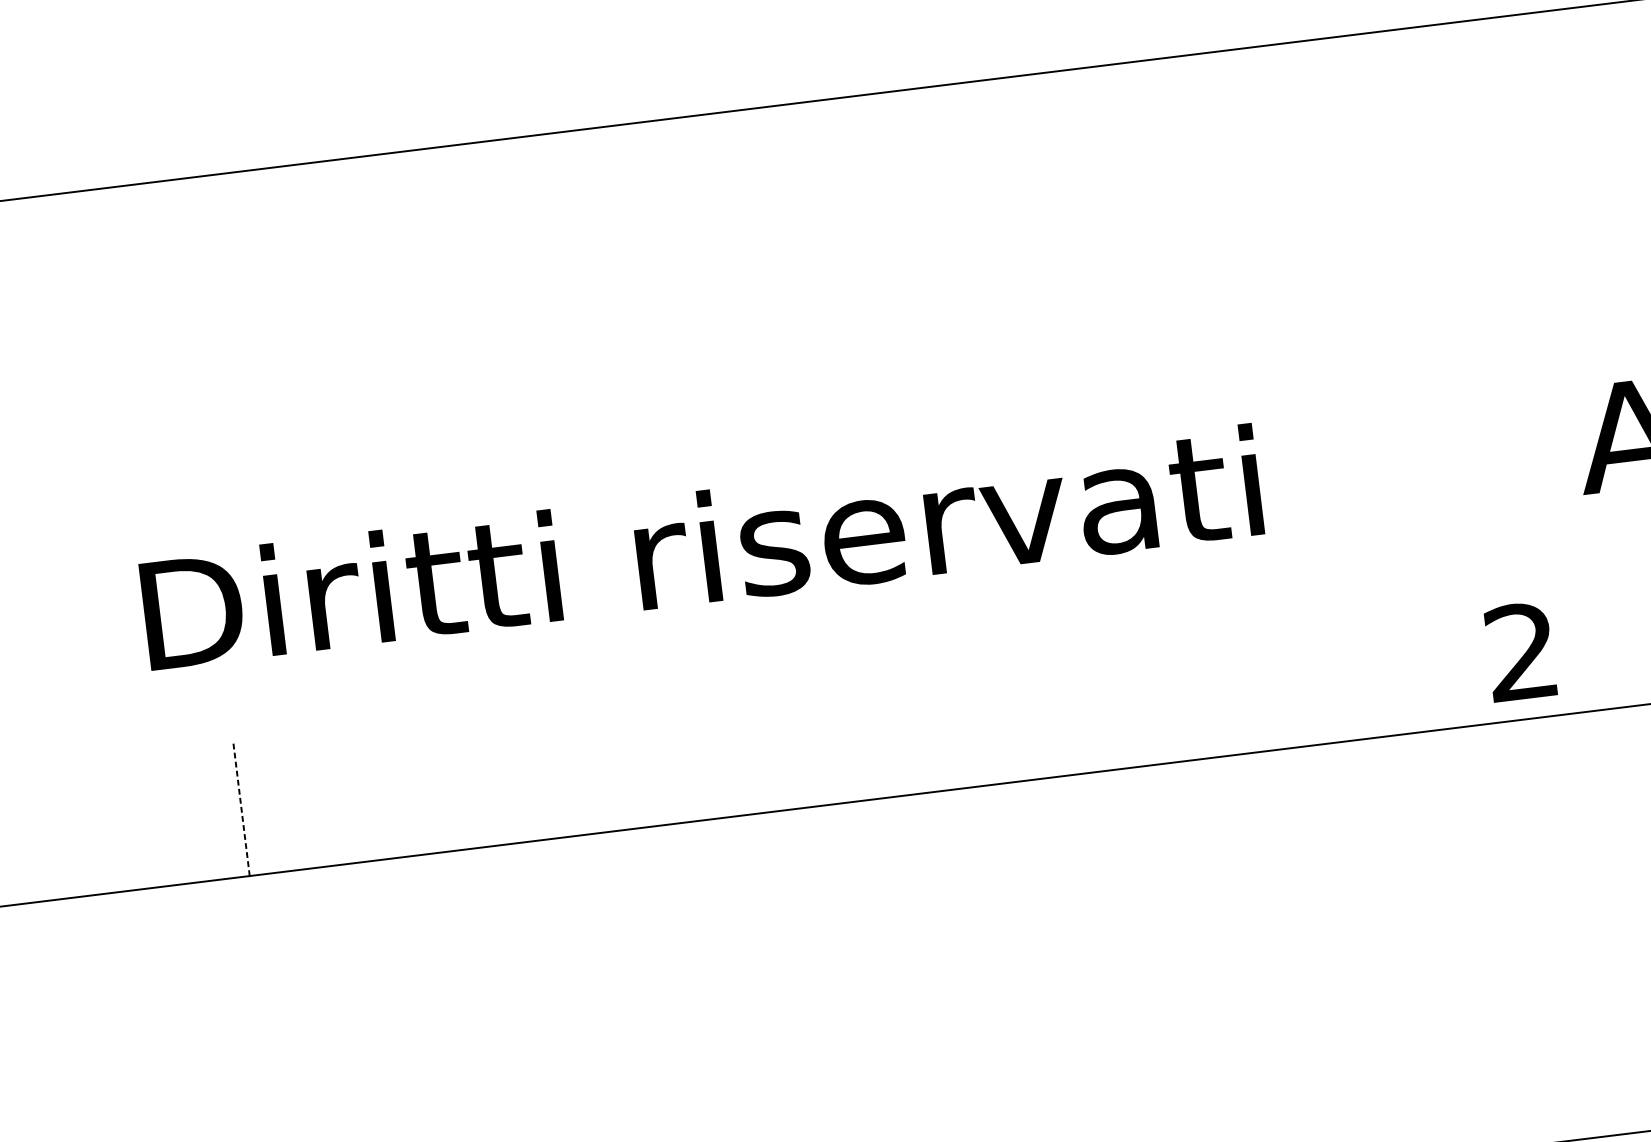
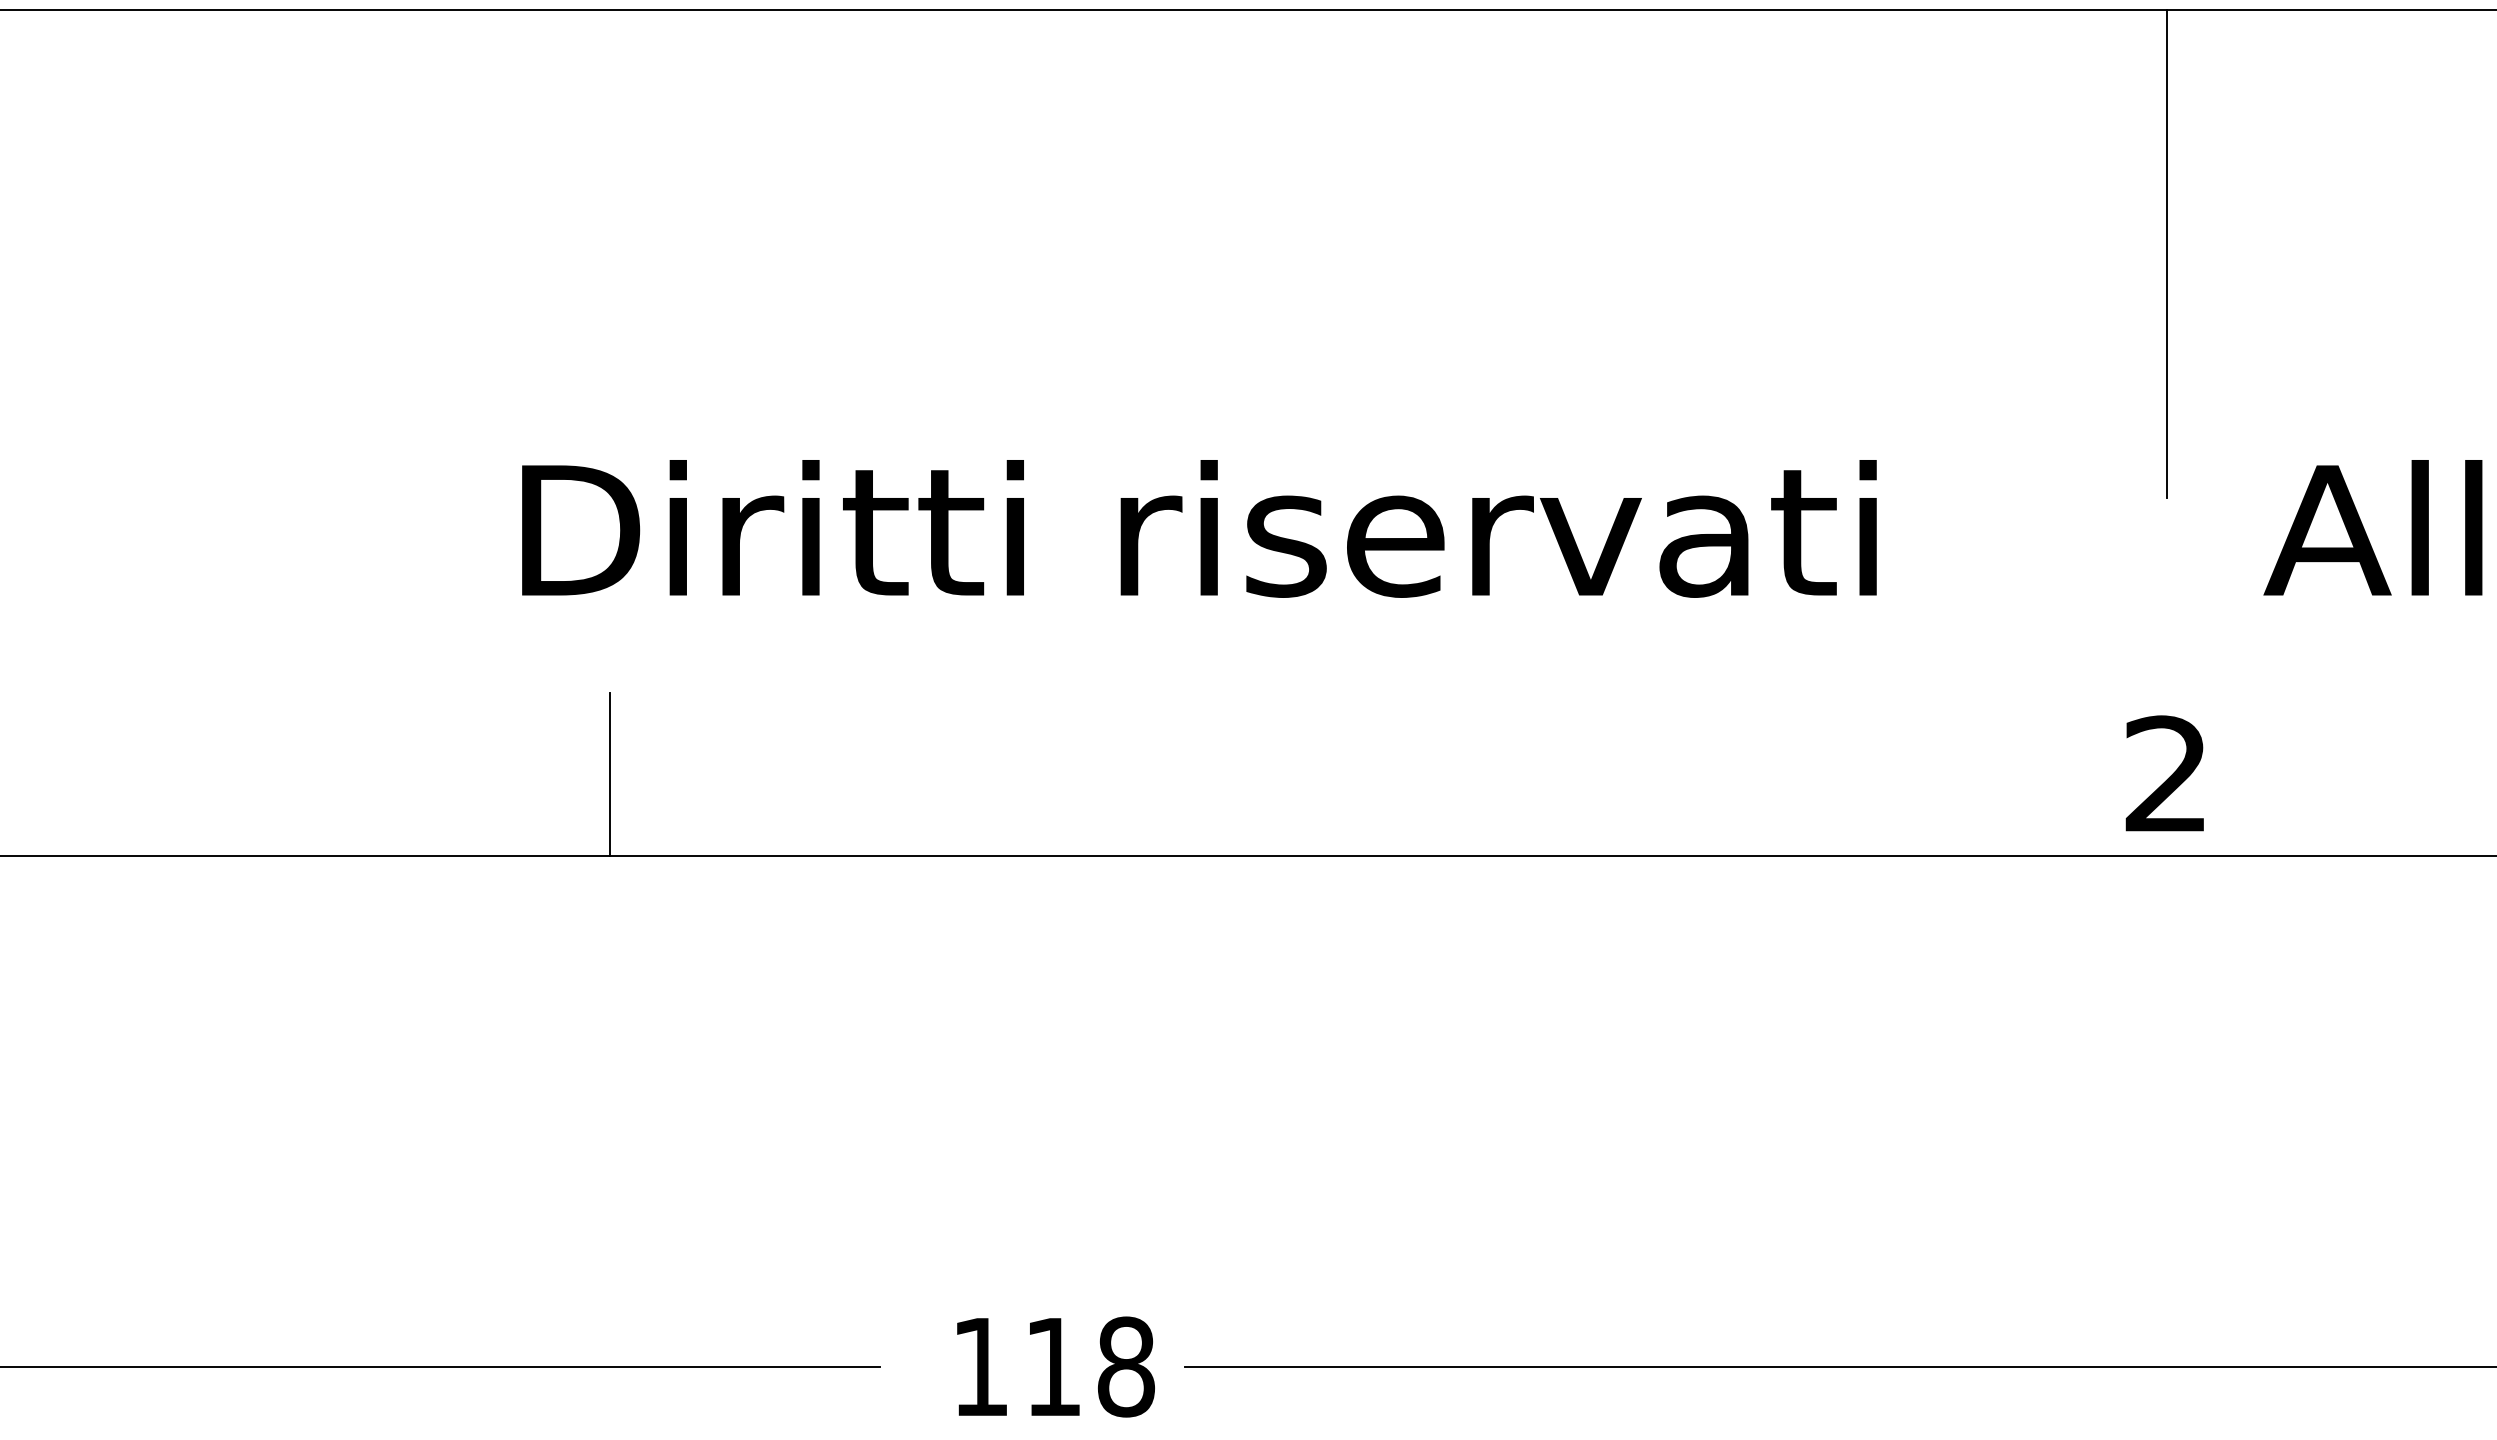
line: (1469, 223) -> (2167, 253), added
line: (241, 808) -> (609, 773), dashed -> solid

